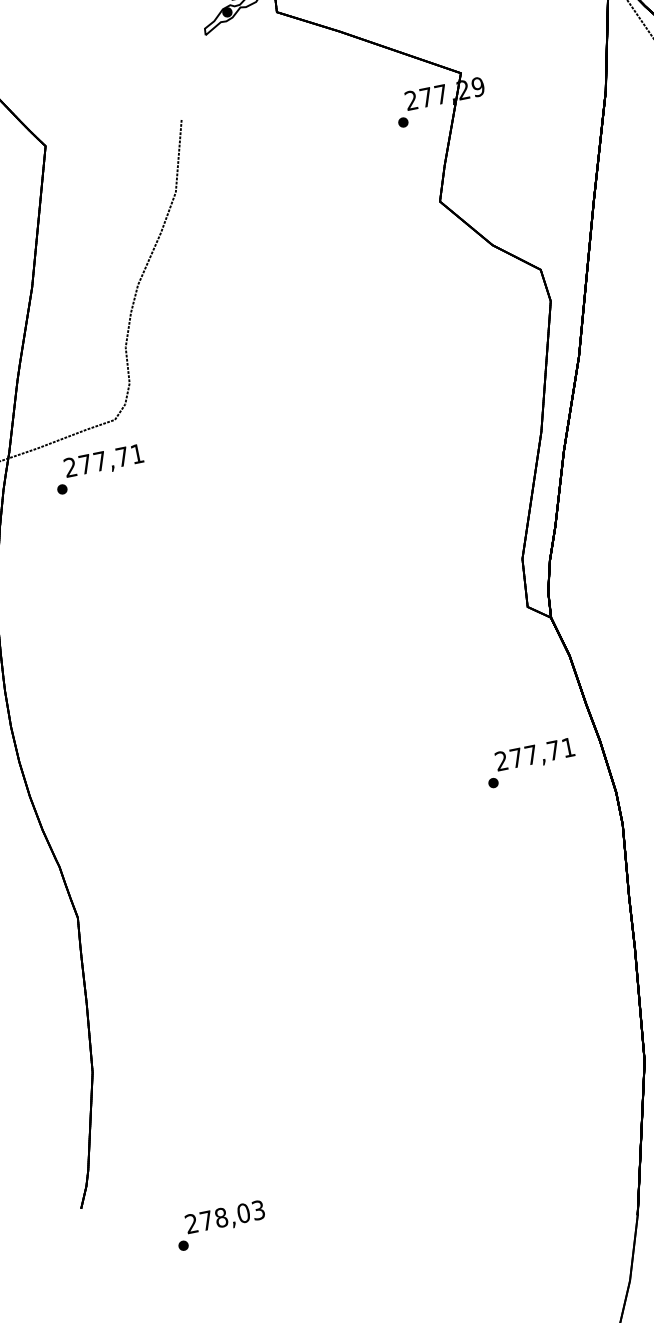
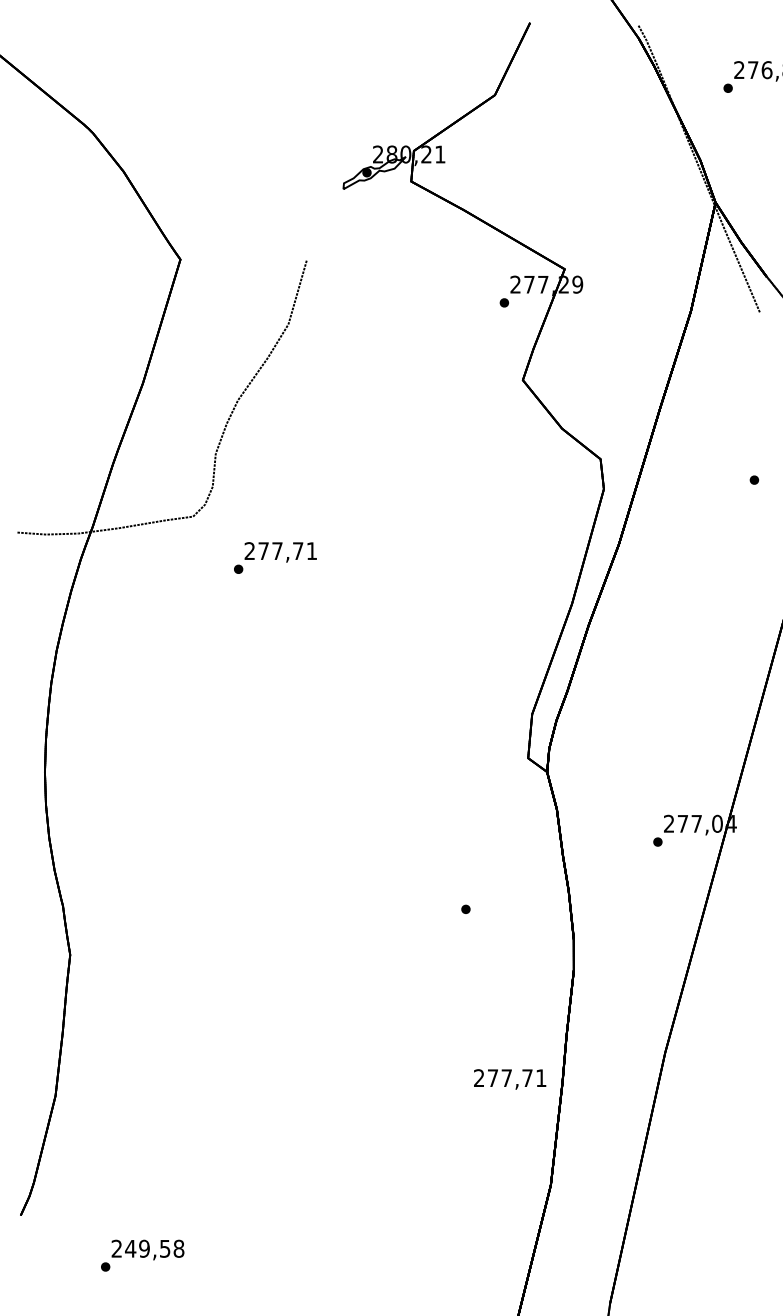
text: (99, 468) -> (275, 557), moved
text: (535, 755) -> (510, 1079), moved
text: (232, 1215) -> (154, 1248), 278,03 -> 249,58

